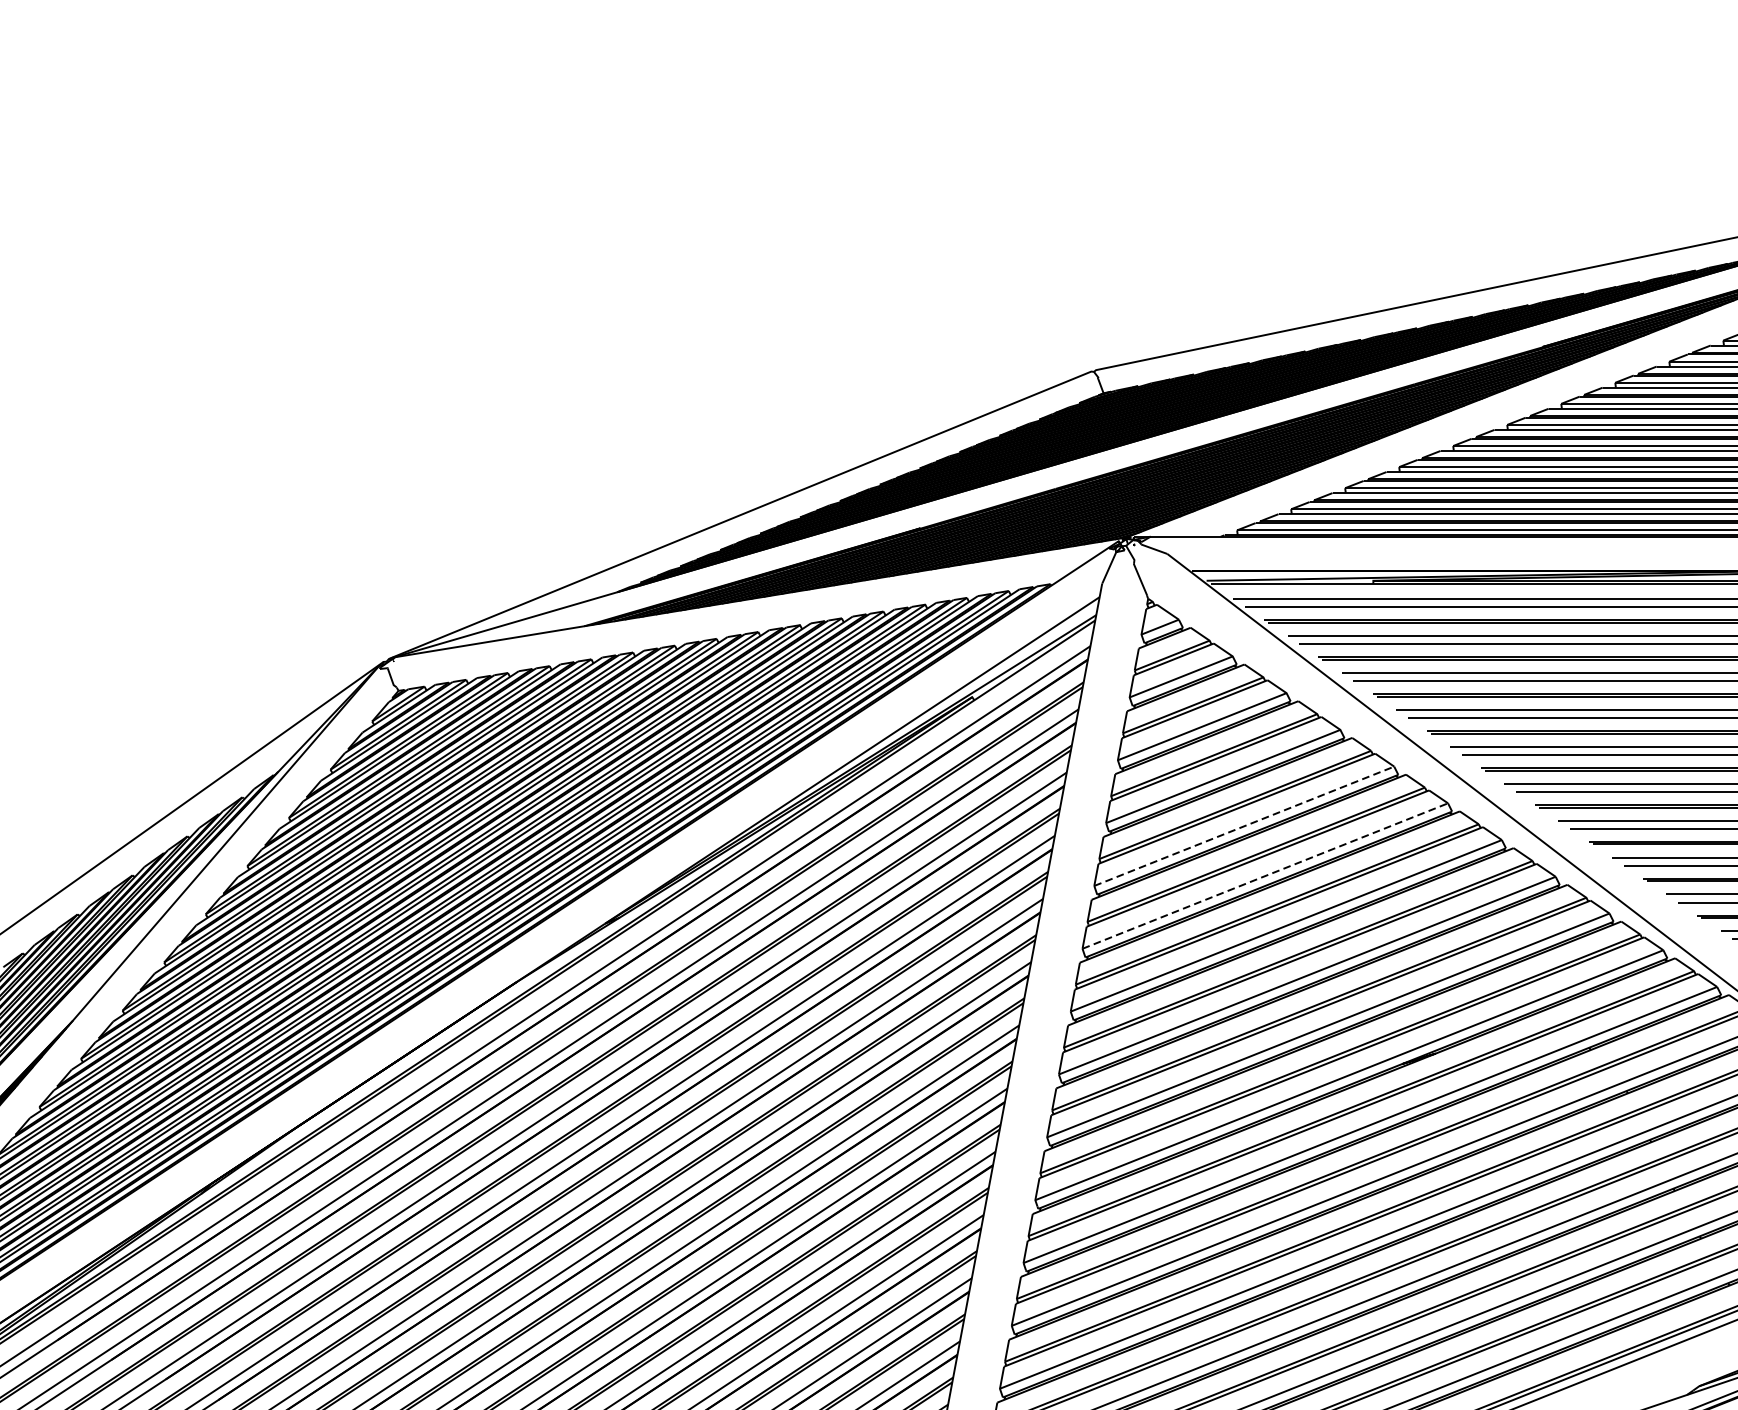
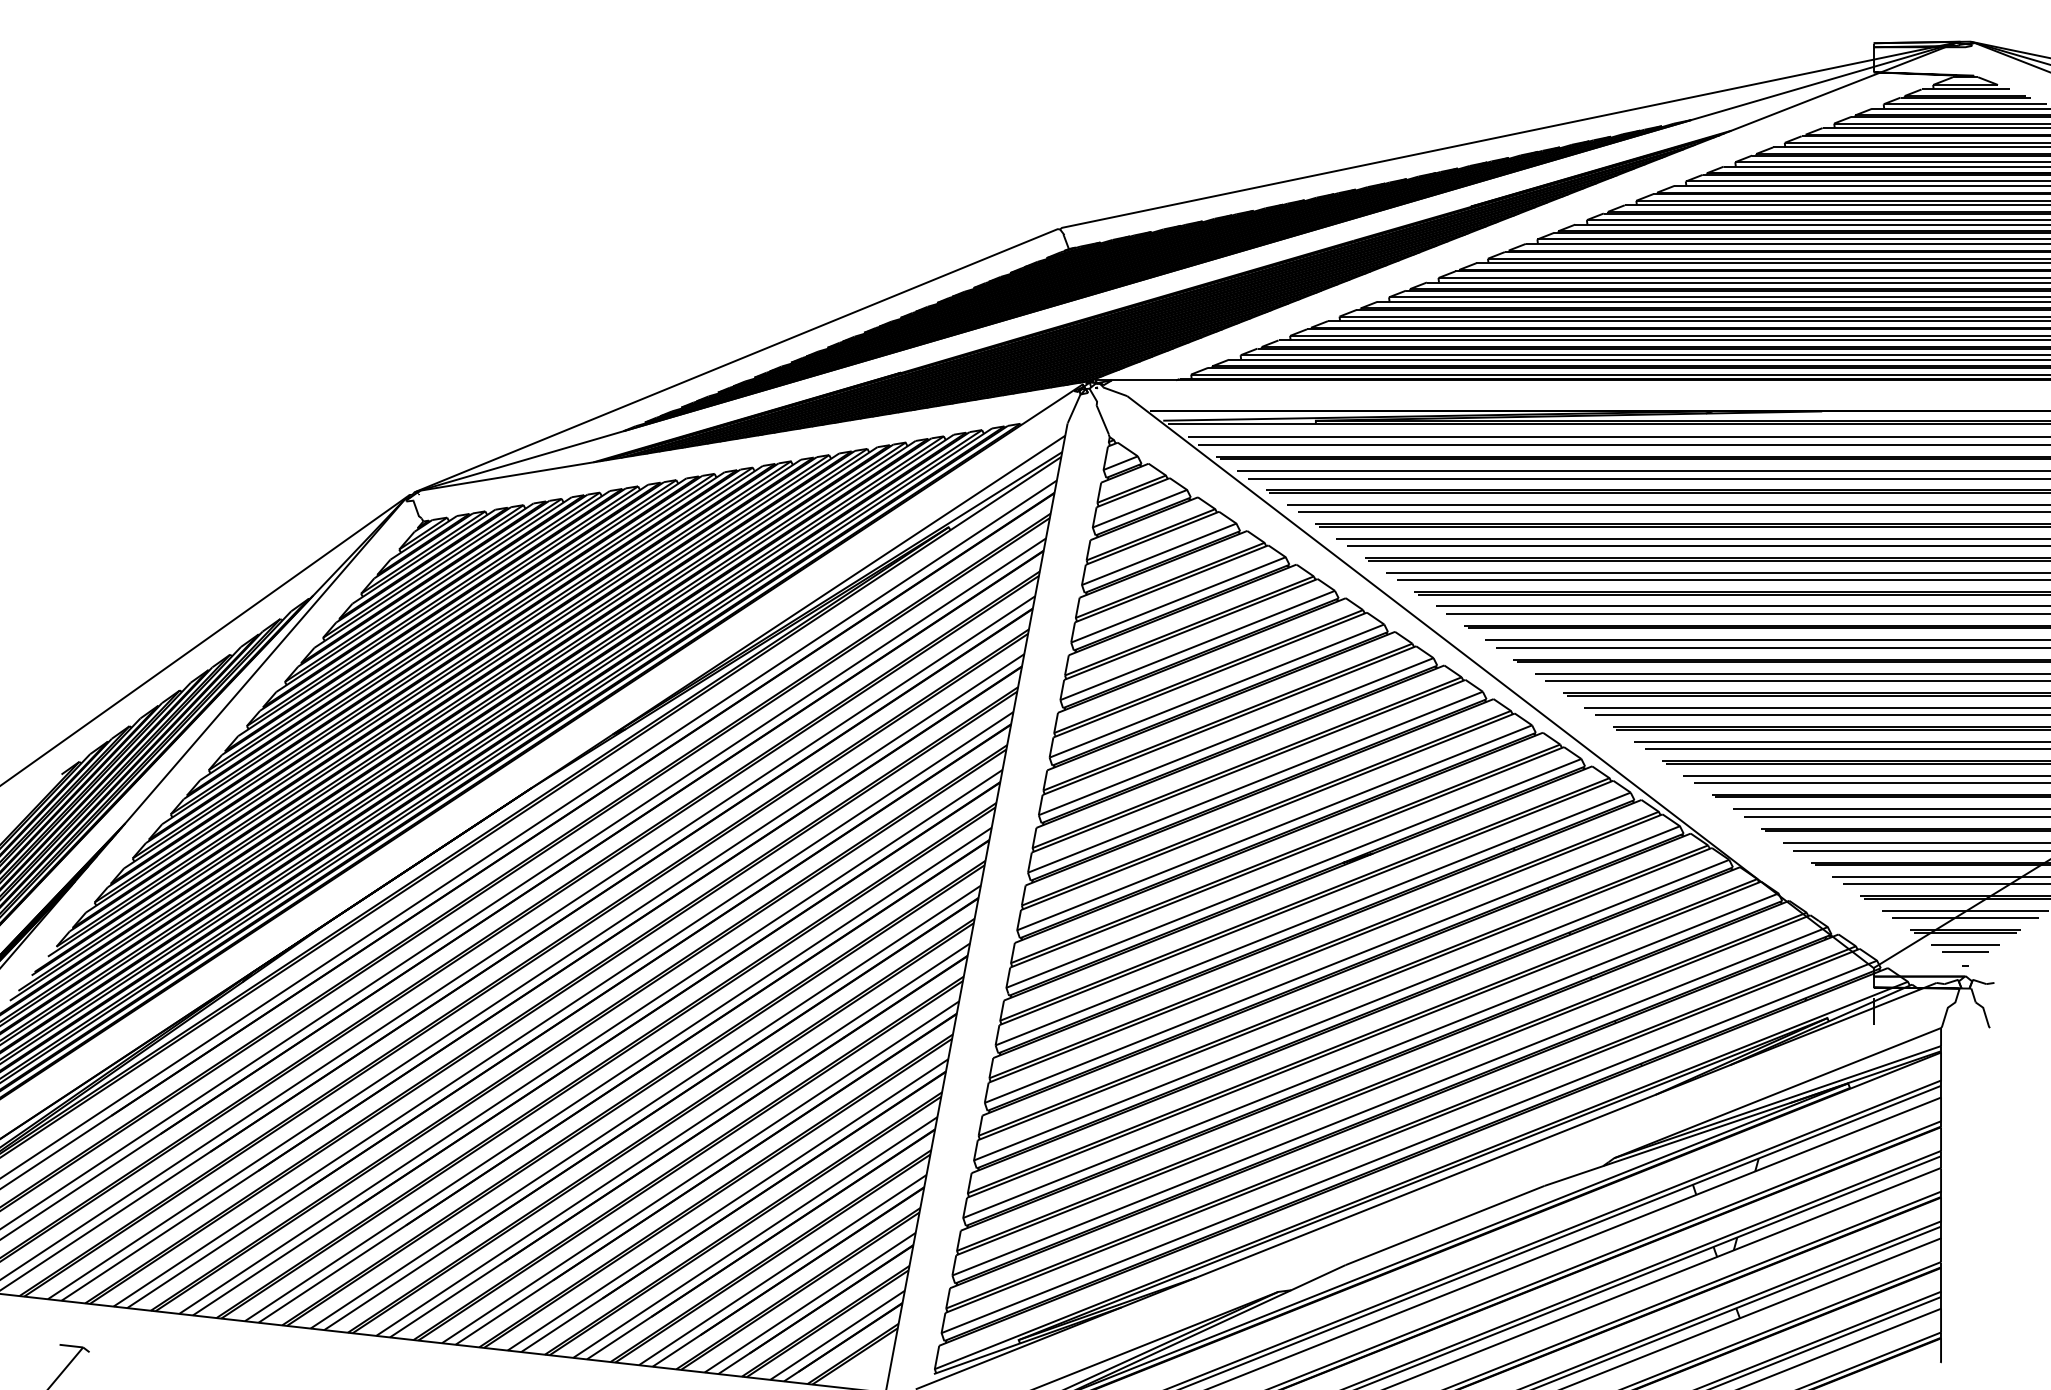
line: (1244, 826) -> (1197, 645), dashed -> solid
line: (1265, 875) -> (1217, 690), dashed -> solid

